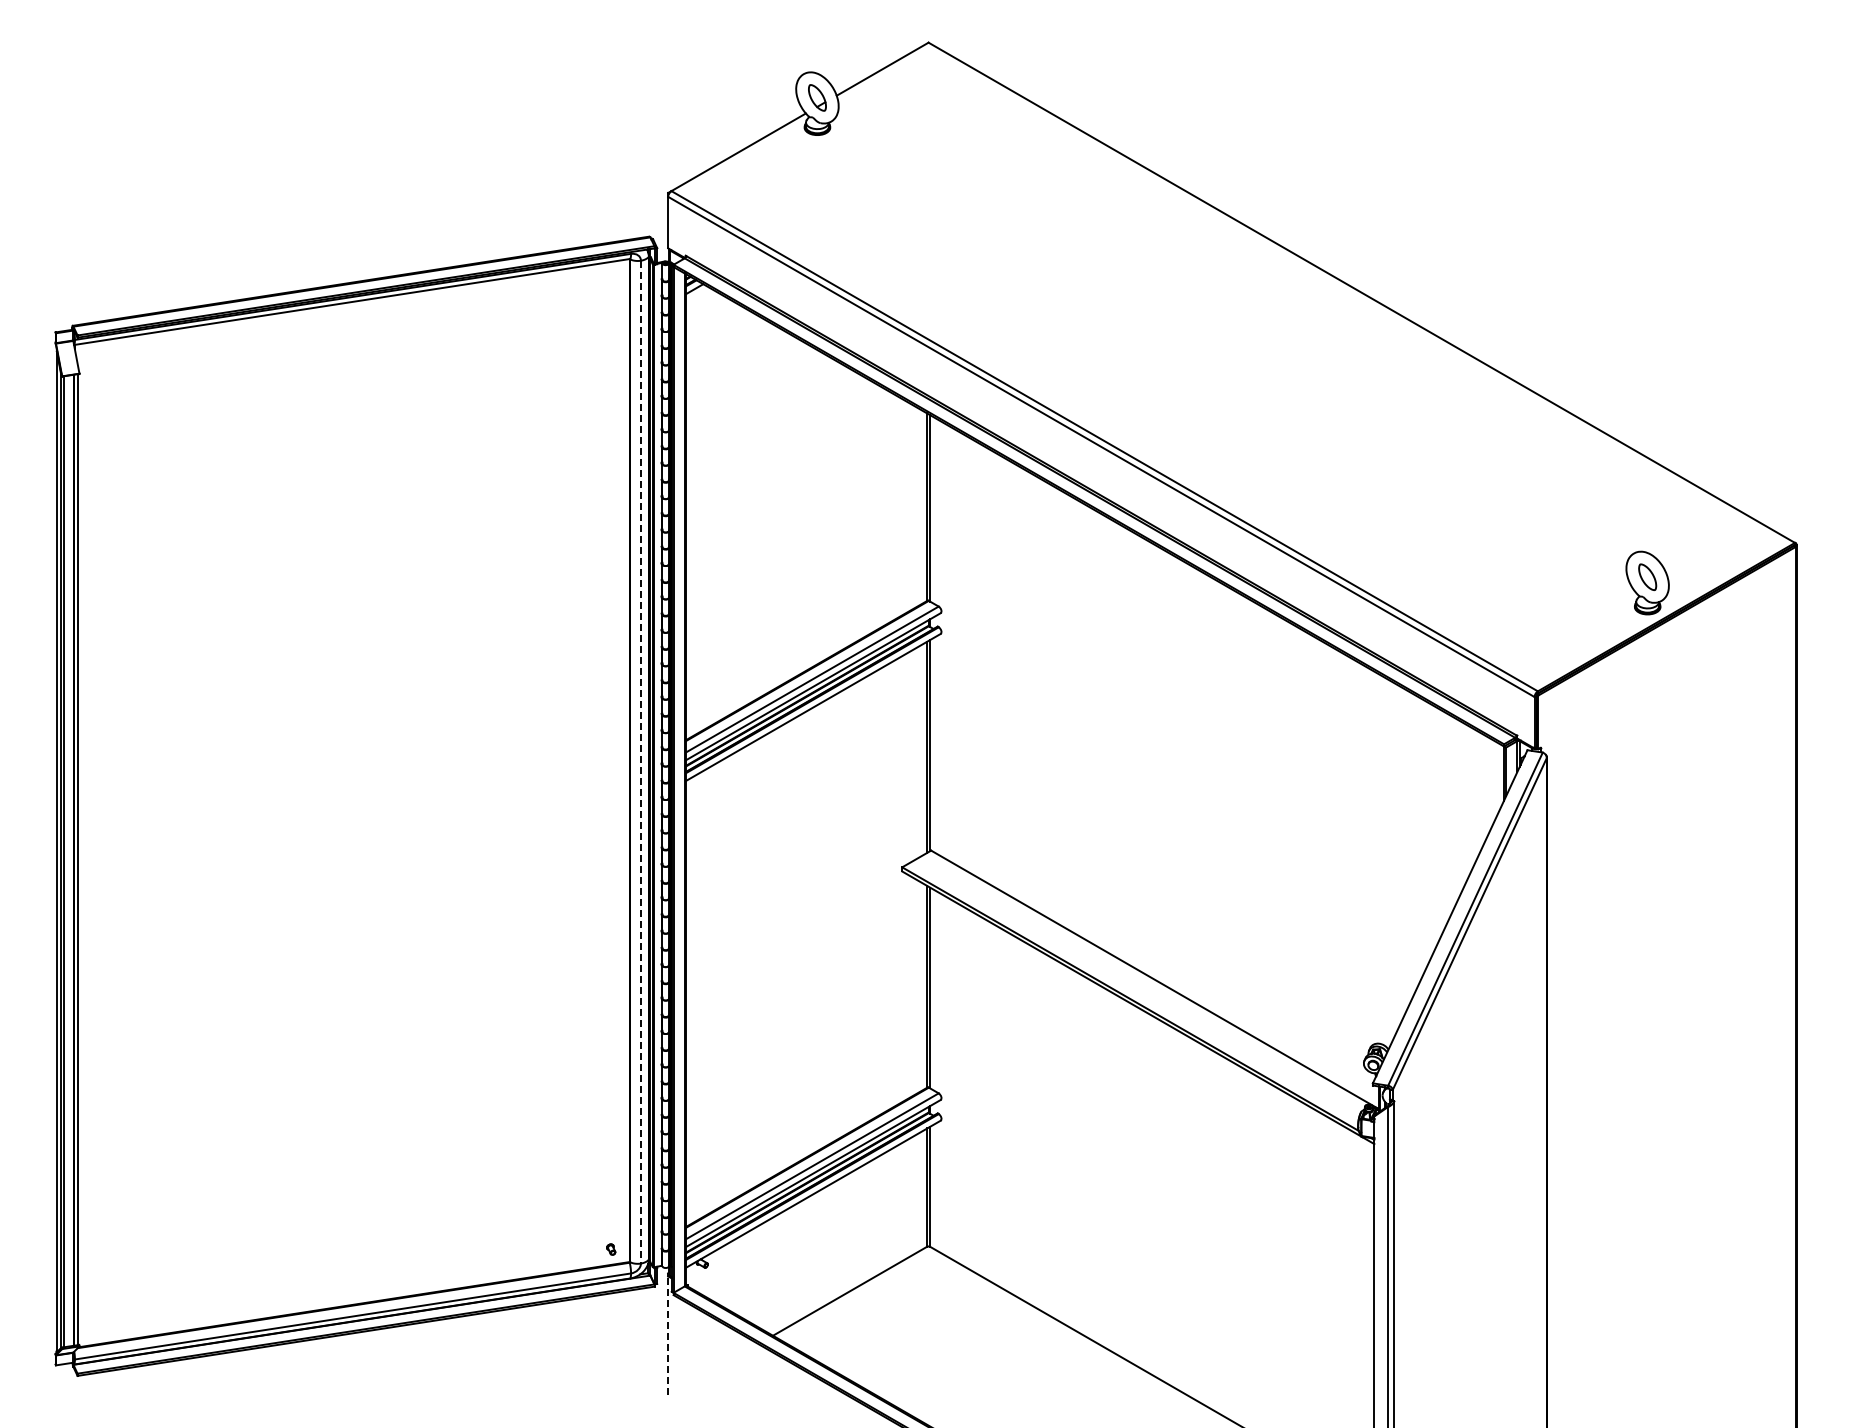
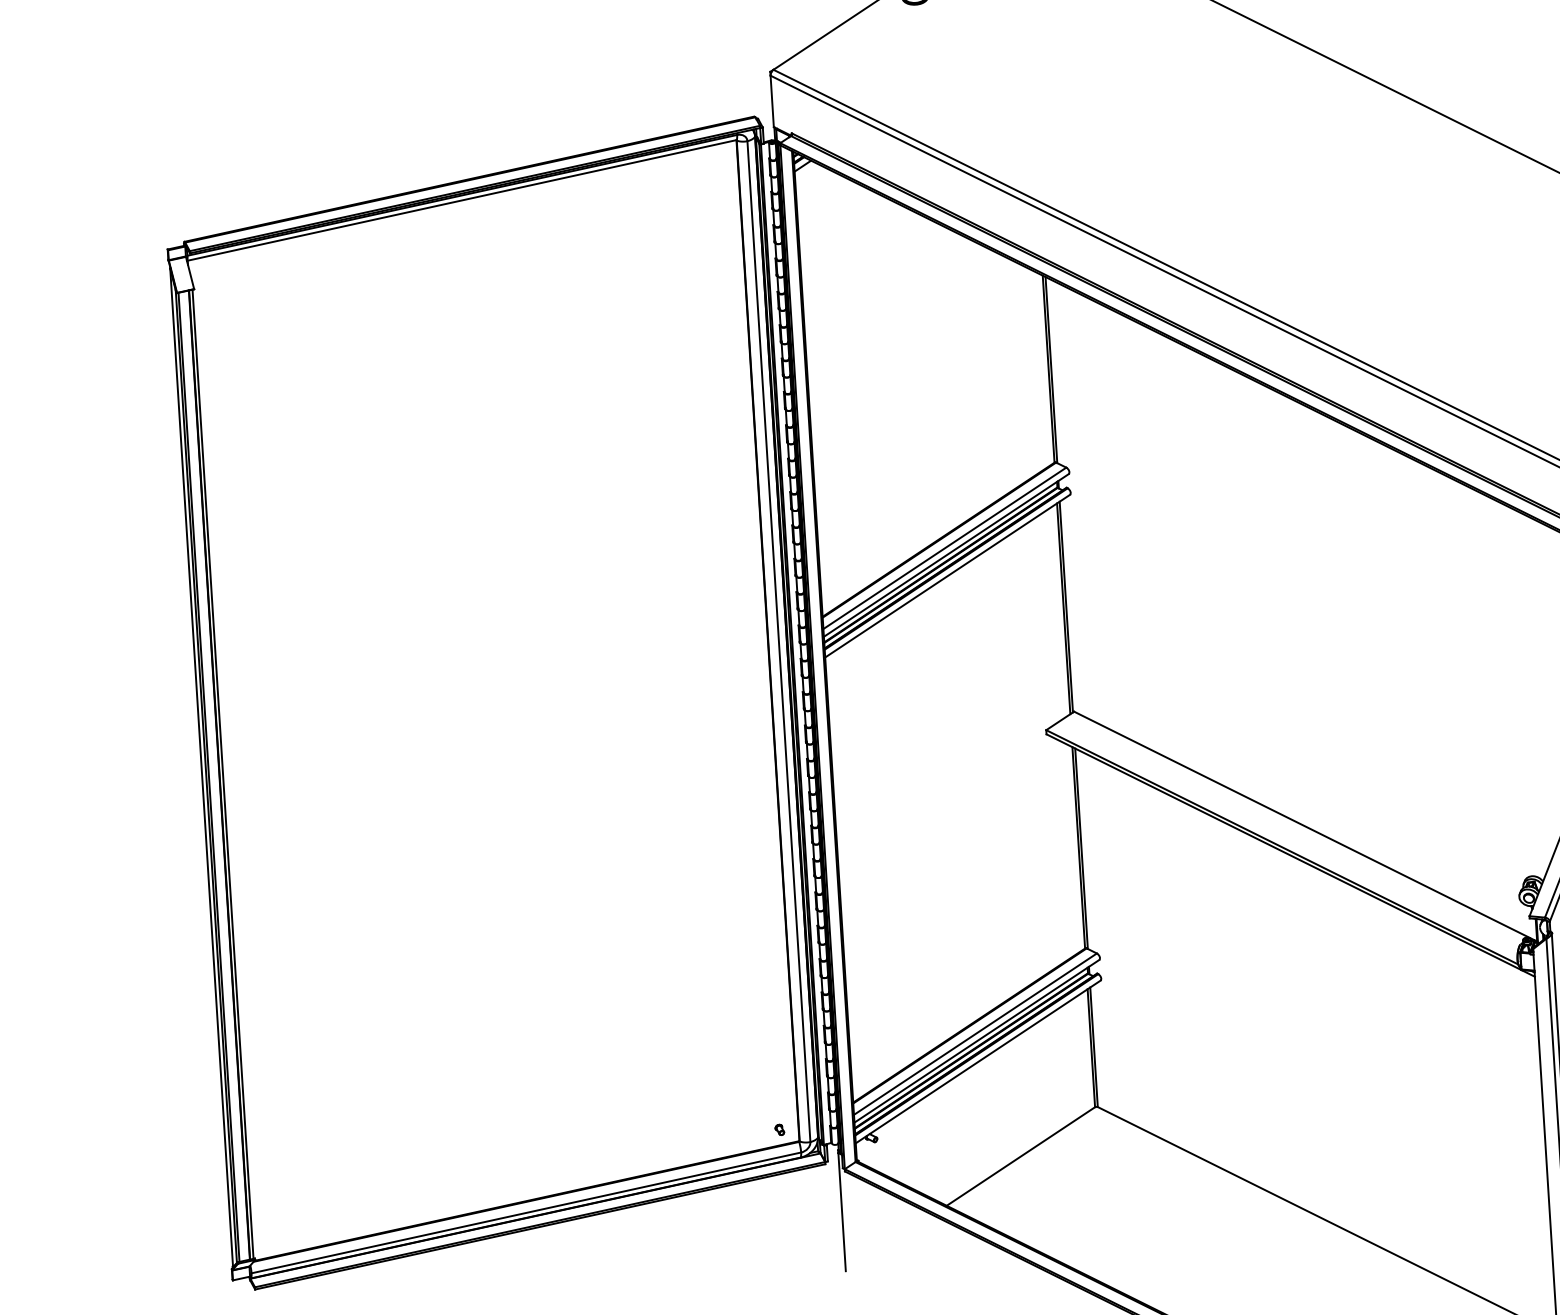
line: (640, 762) -> (778, 641), dashed -> solid
line: (668, 1335) -> (842, 1212), dashed -> solid

